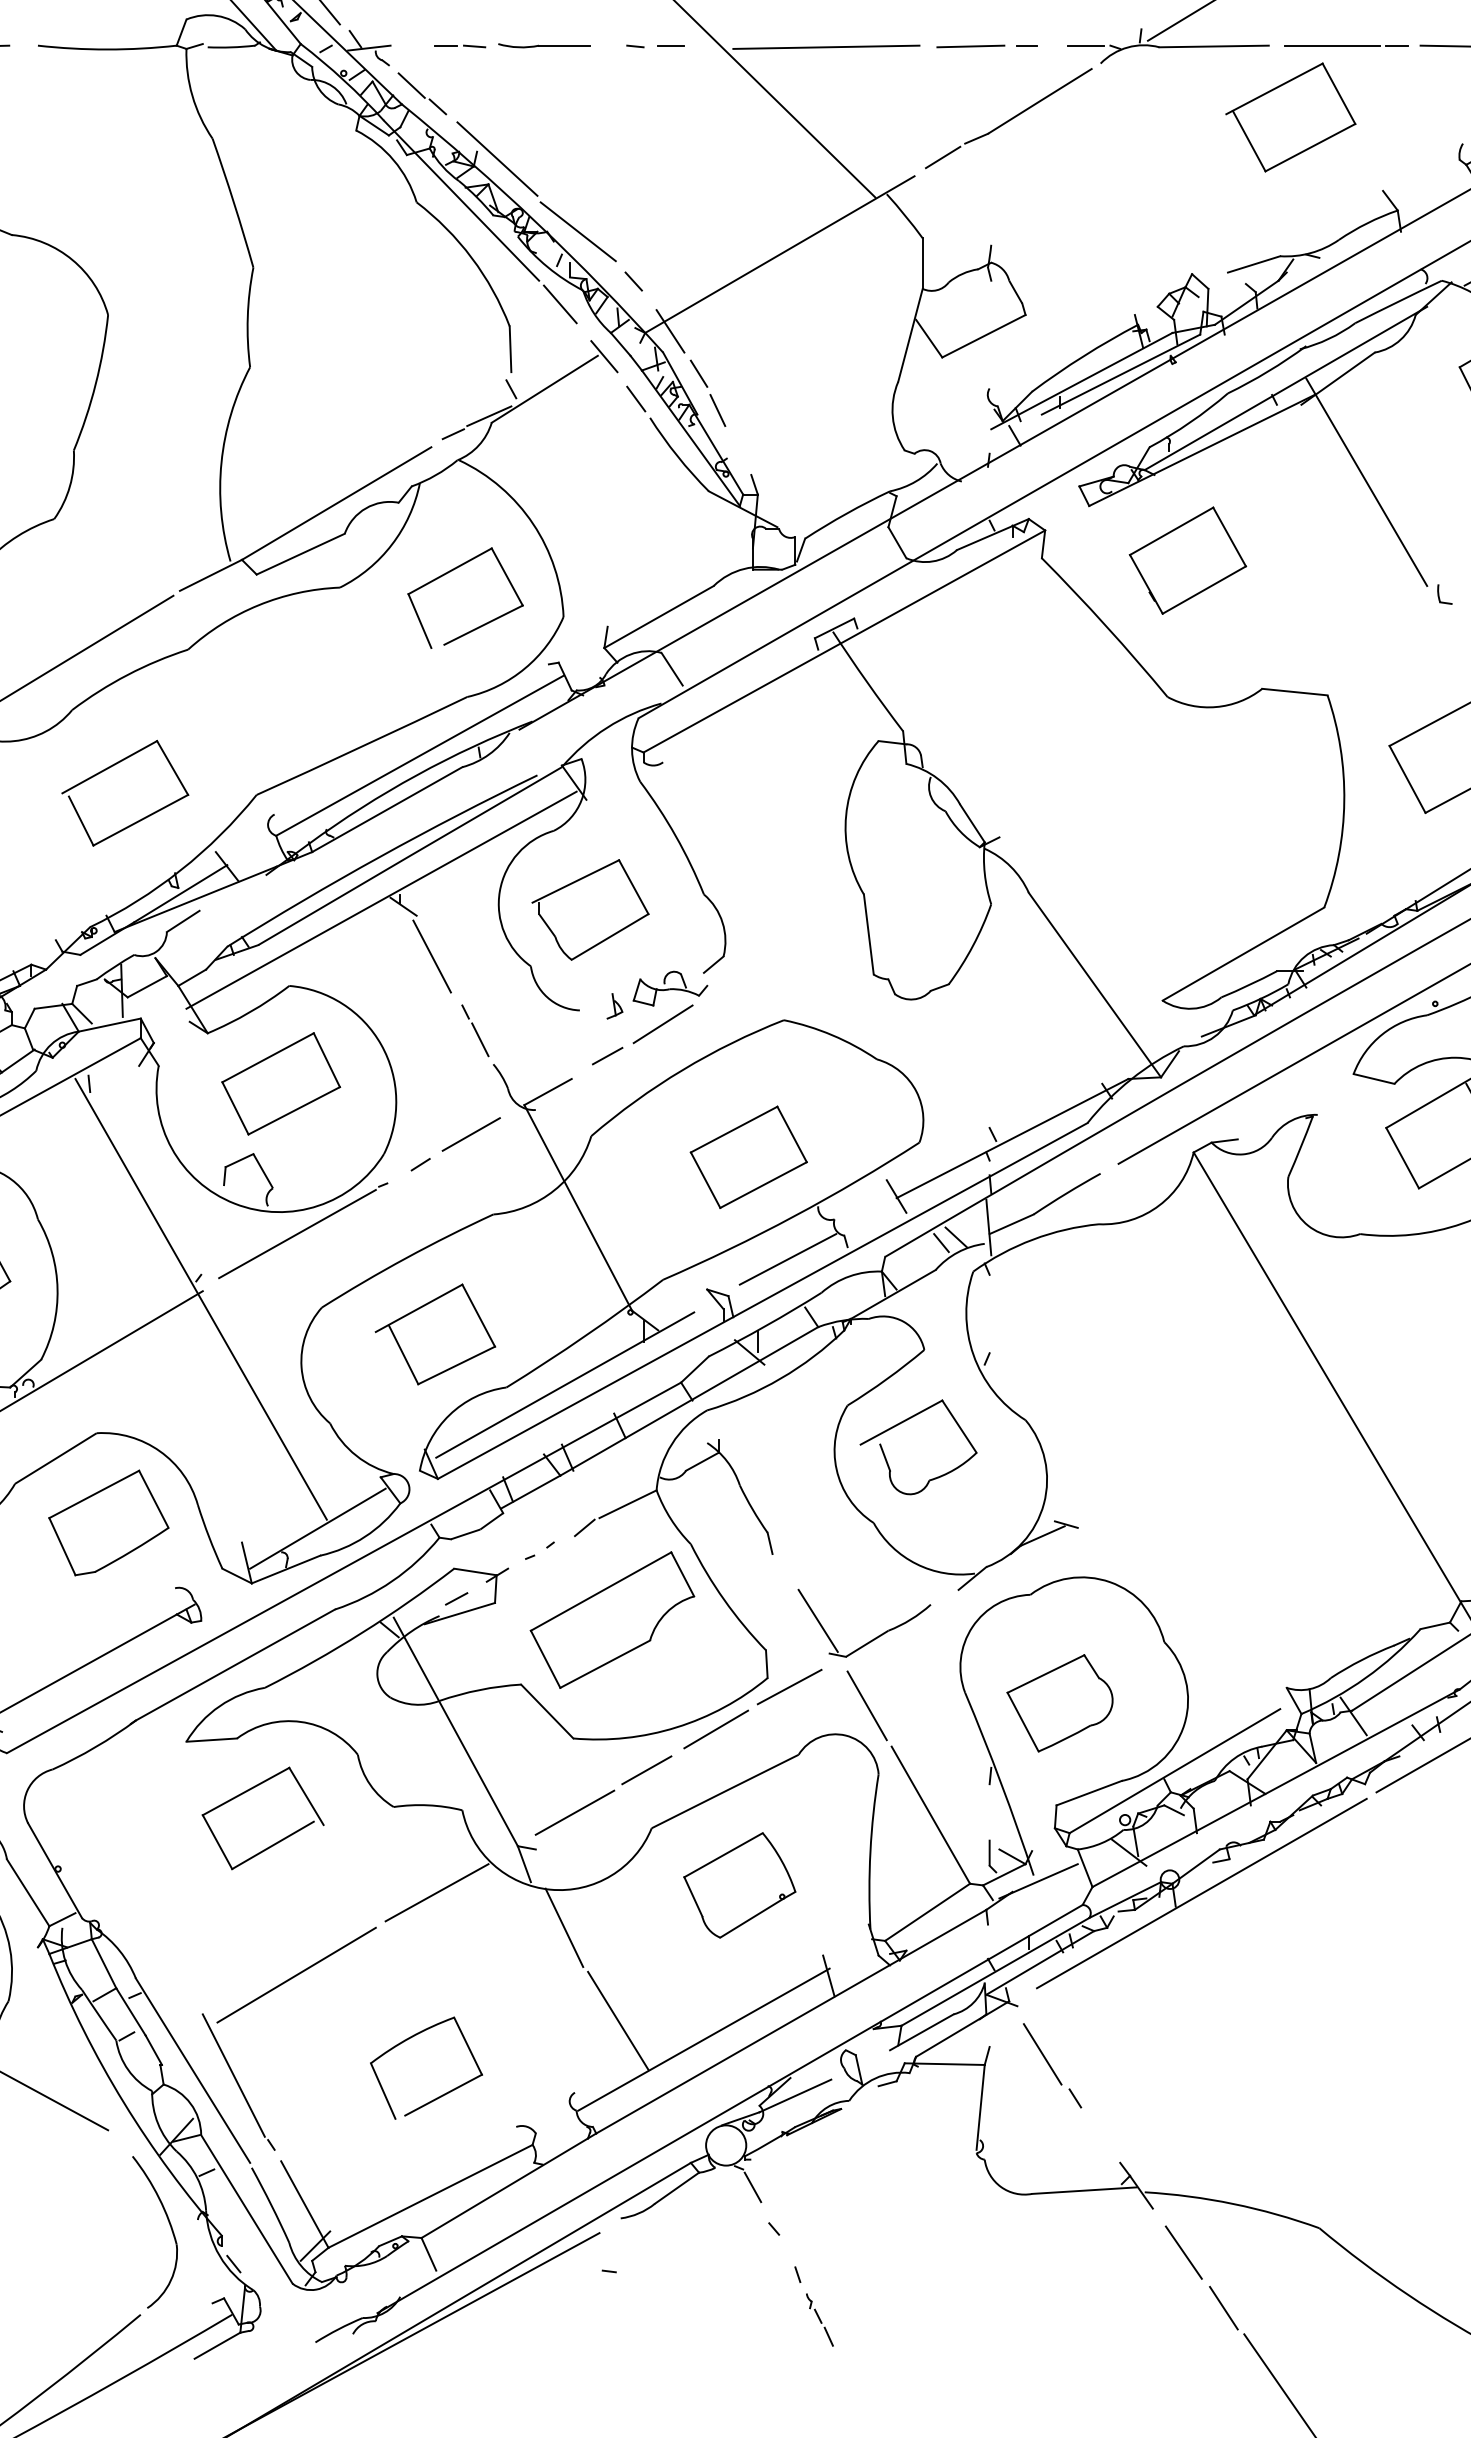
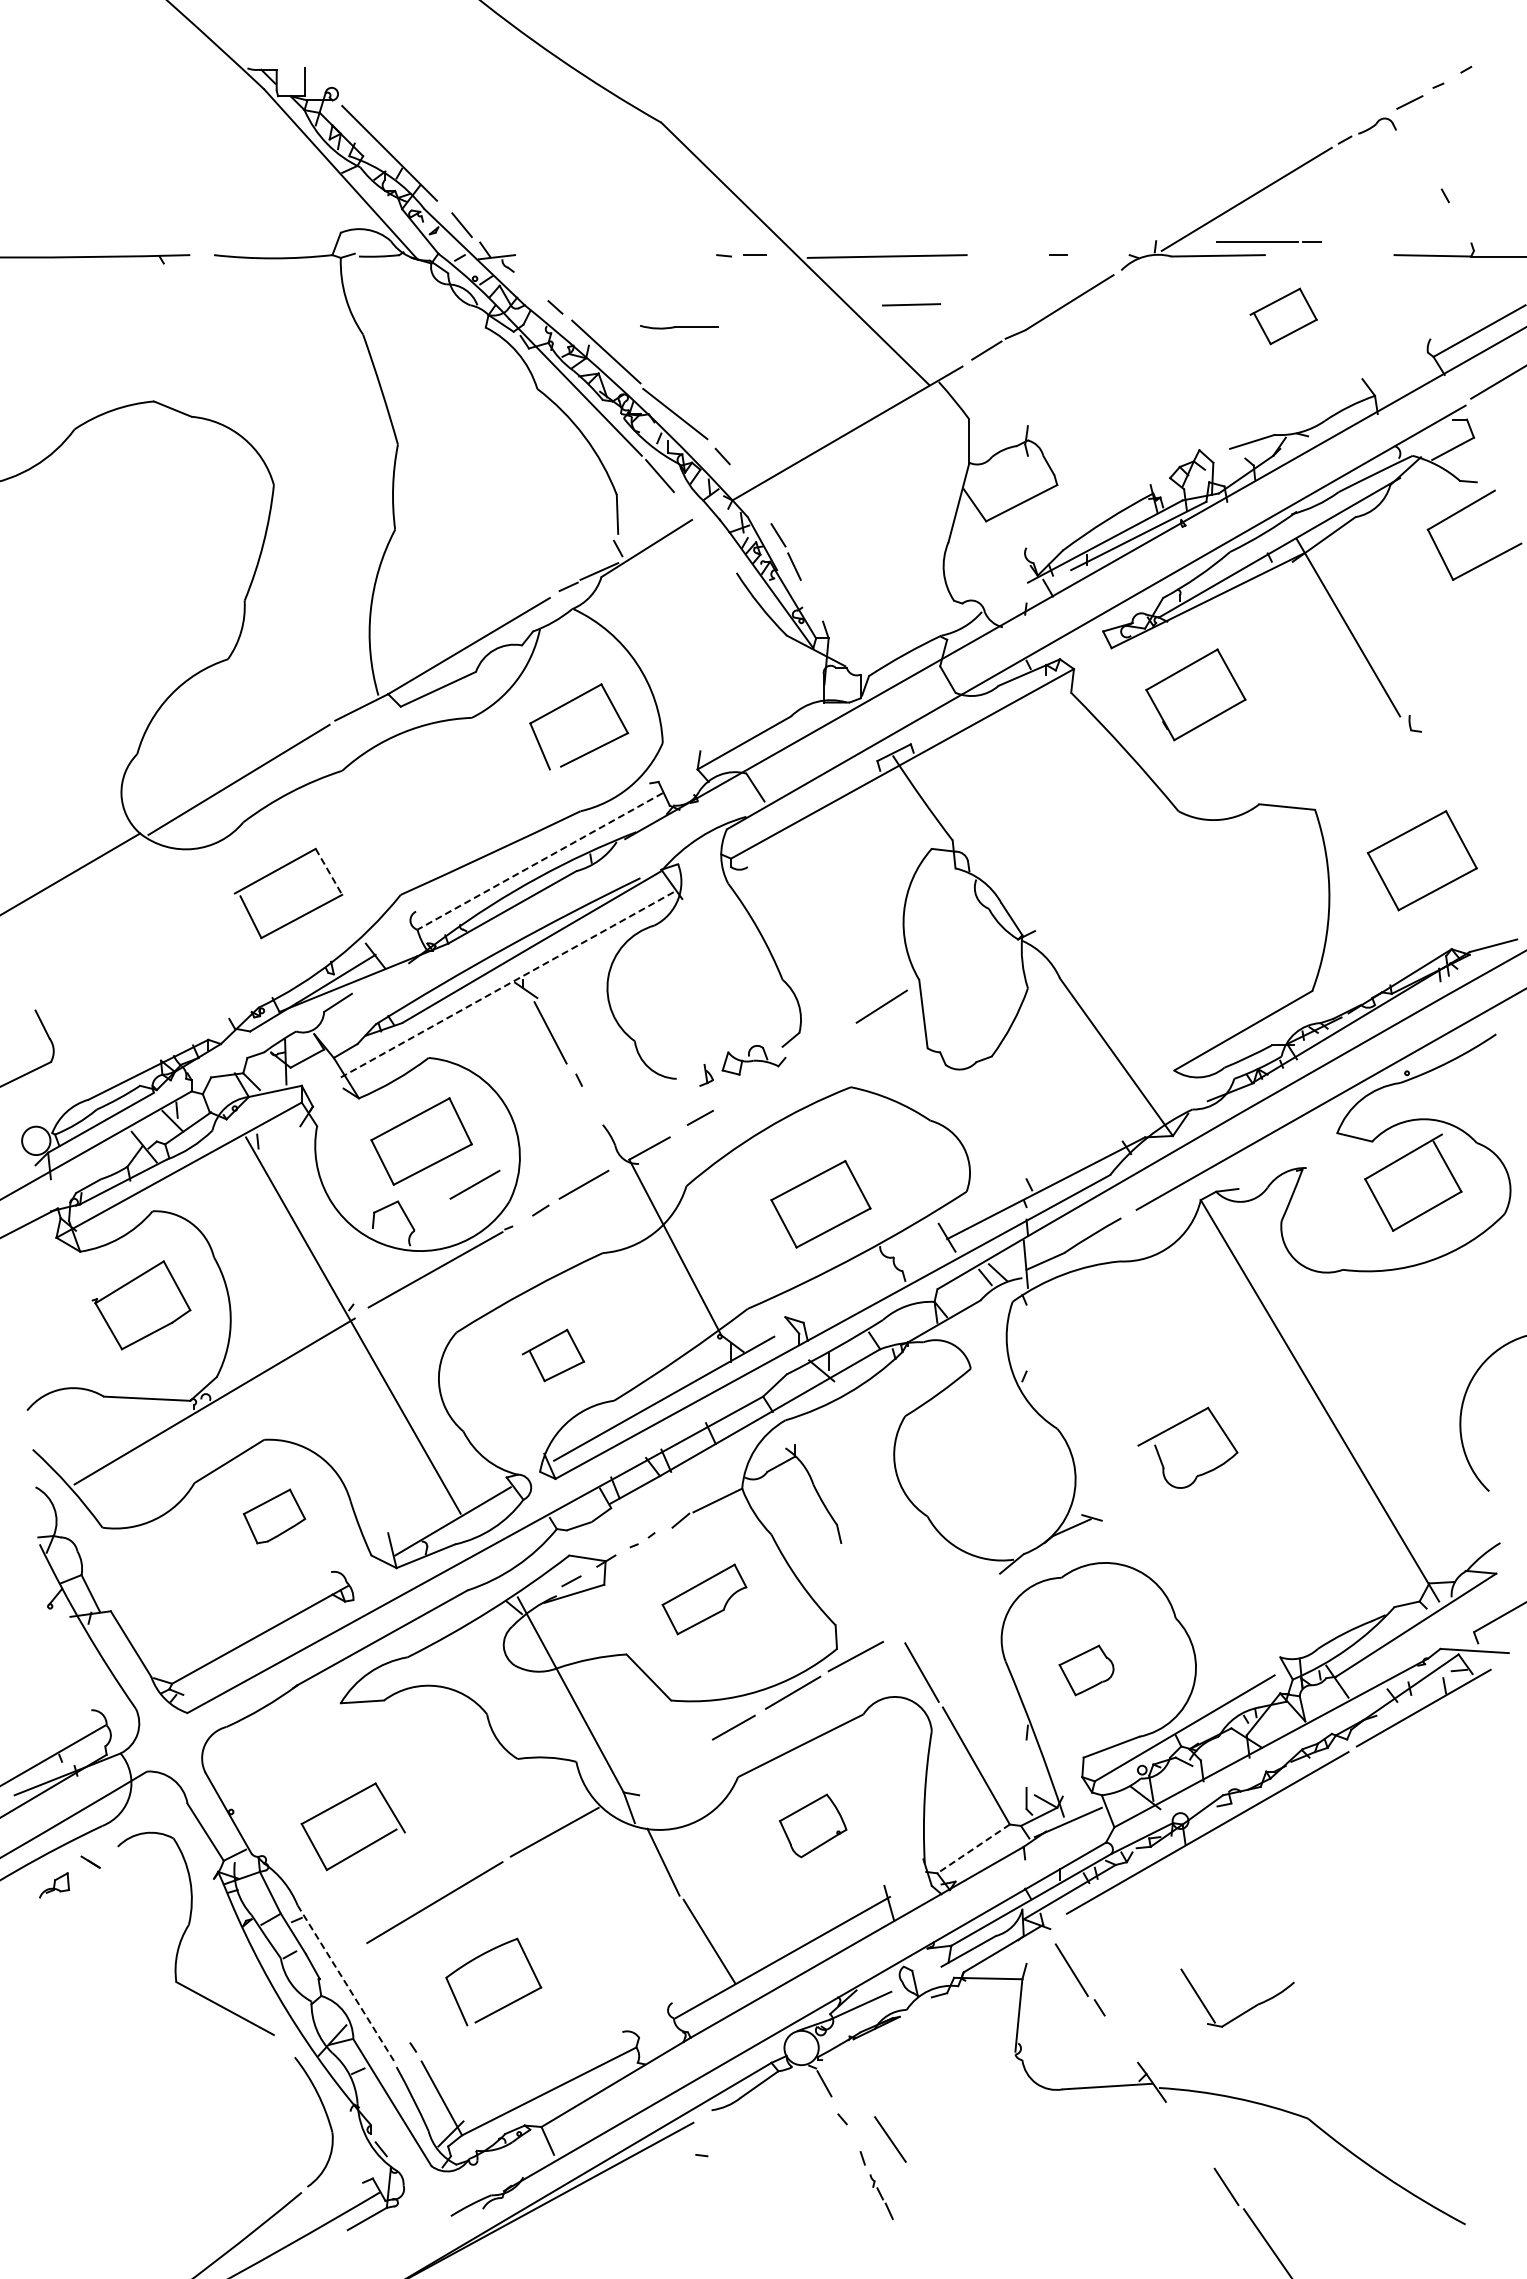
line: (1345, 44) -> (1268, 241), moved
part: (460, 46) -> (574, 255), removed
part: (544, 46) -> (679, 327), moved
line: (970, 46) -> (911, 304), moved
line: (1085, 46) -> (1108, 255), removed
line: (412, 84) -> (533, 288), removed
part: (1290, 117) -> (1283, 316), size x0.6
line: (669, 330) -> (753, 498), removed
line: (604, 356) -> (697, 520), removed
line: (635, 398) -> (724, 556), removed
line: (419, 755) -> (539, 861), solid -> dashed
line: (172, 767) -> (328, 871), solid -> dashed
line: (381, 899) -> (507, 984), solid -> dashed
part: (590, 909) -> (685, 992), removed
line: (662, 1024) -> (881, 1006), moved
line: (480, 1039) -> (591, 1103), removed
line: (343, 1134) -> (474, 1184), added
line: (788, 1259) -> (854, 1291), removed
part: (435, 1334) -> (553, 1355), size x0.6
part: (905, 1422) -> (1176, 1426), moved
part: (108, 1522) -> (274, 1516), size x0.6
part: (612, 1620) -> (704, 1599), size x0.6
part: (872, 1638) -> (1244, 2011), moved
part: (1059, 1703) -> (1086, 1670), size x0.6
line: (574, 1812) -> (672, 1763), removed
part: (278, 1840) -> (366, 1845), moved
part: (738, 1884) -> (812, 1825), size x0.7
line: (927, 1911) -> (973, 1848), solid -> dashed
line: (193, 2071) -> (346, 1984), solid -> dashed
line: (232, 2075) -> (380, 1988), removed
part: (443, 2093) -> (508, 2003), moved
line: (1183, 2252) -> (890, 2139), moved

